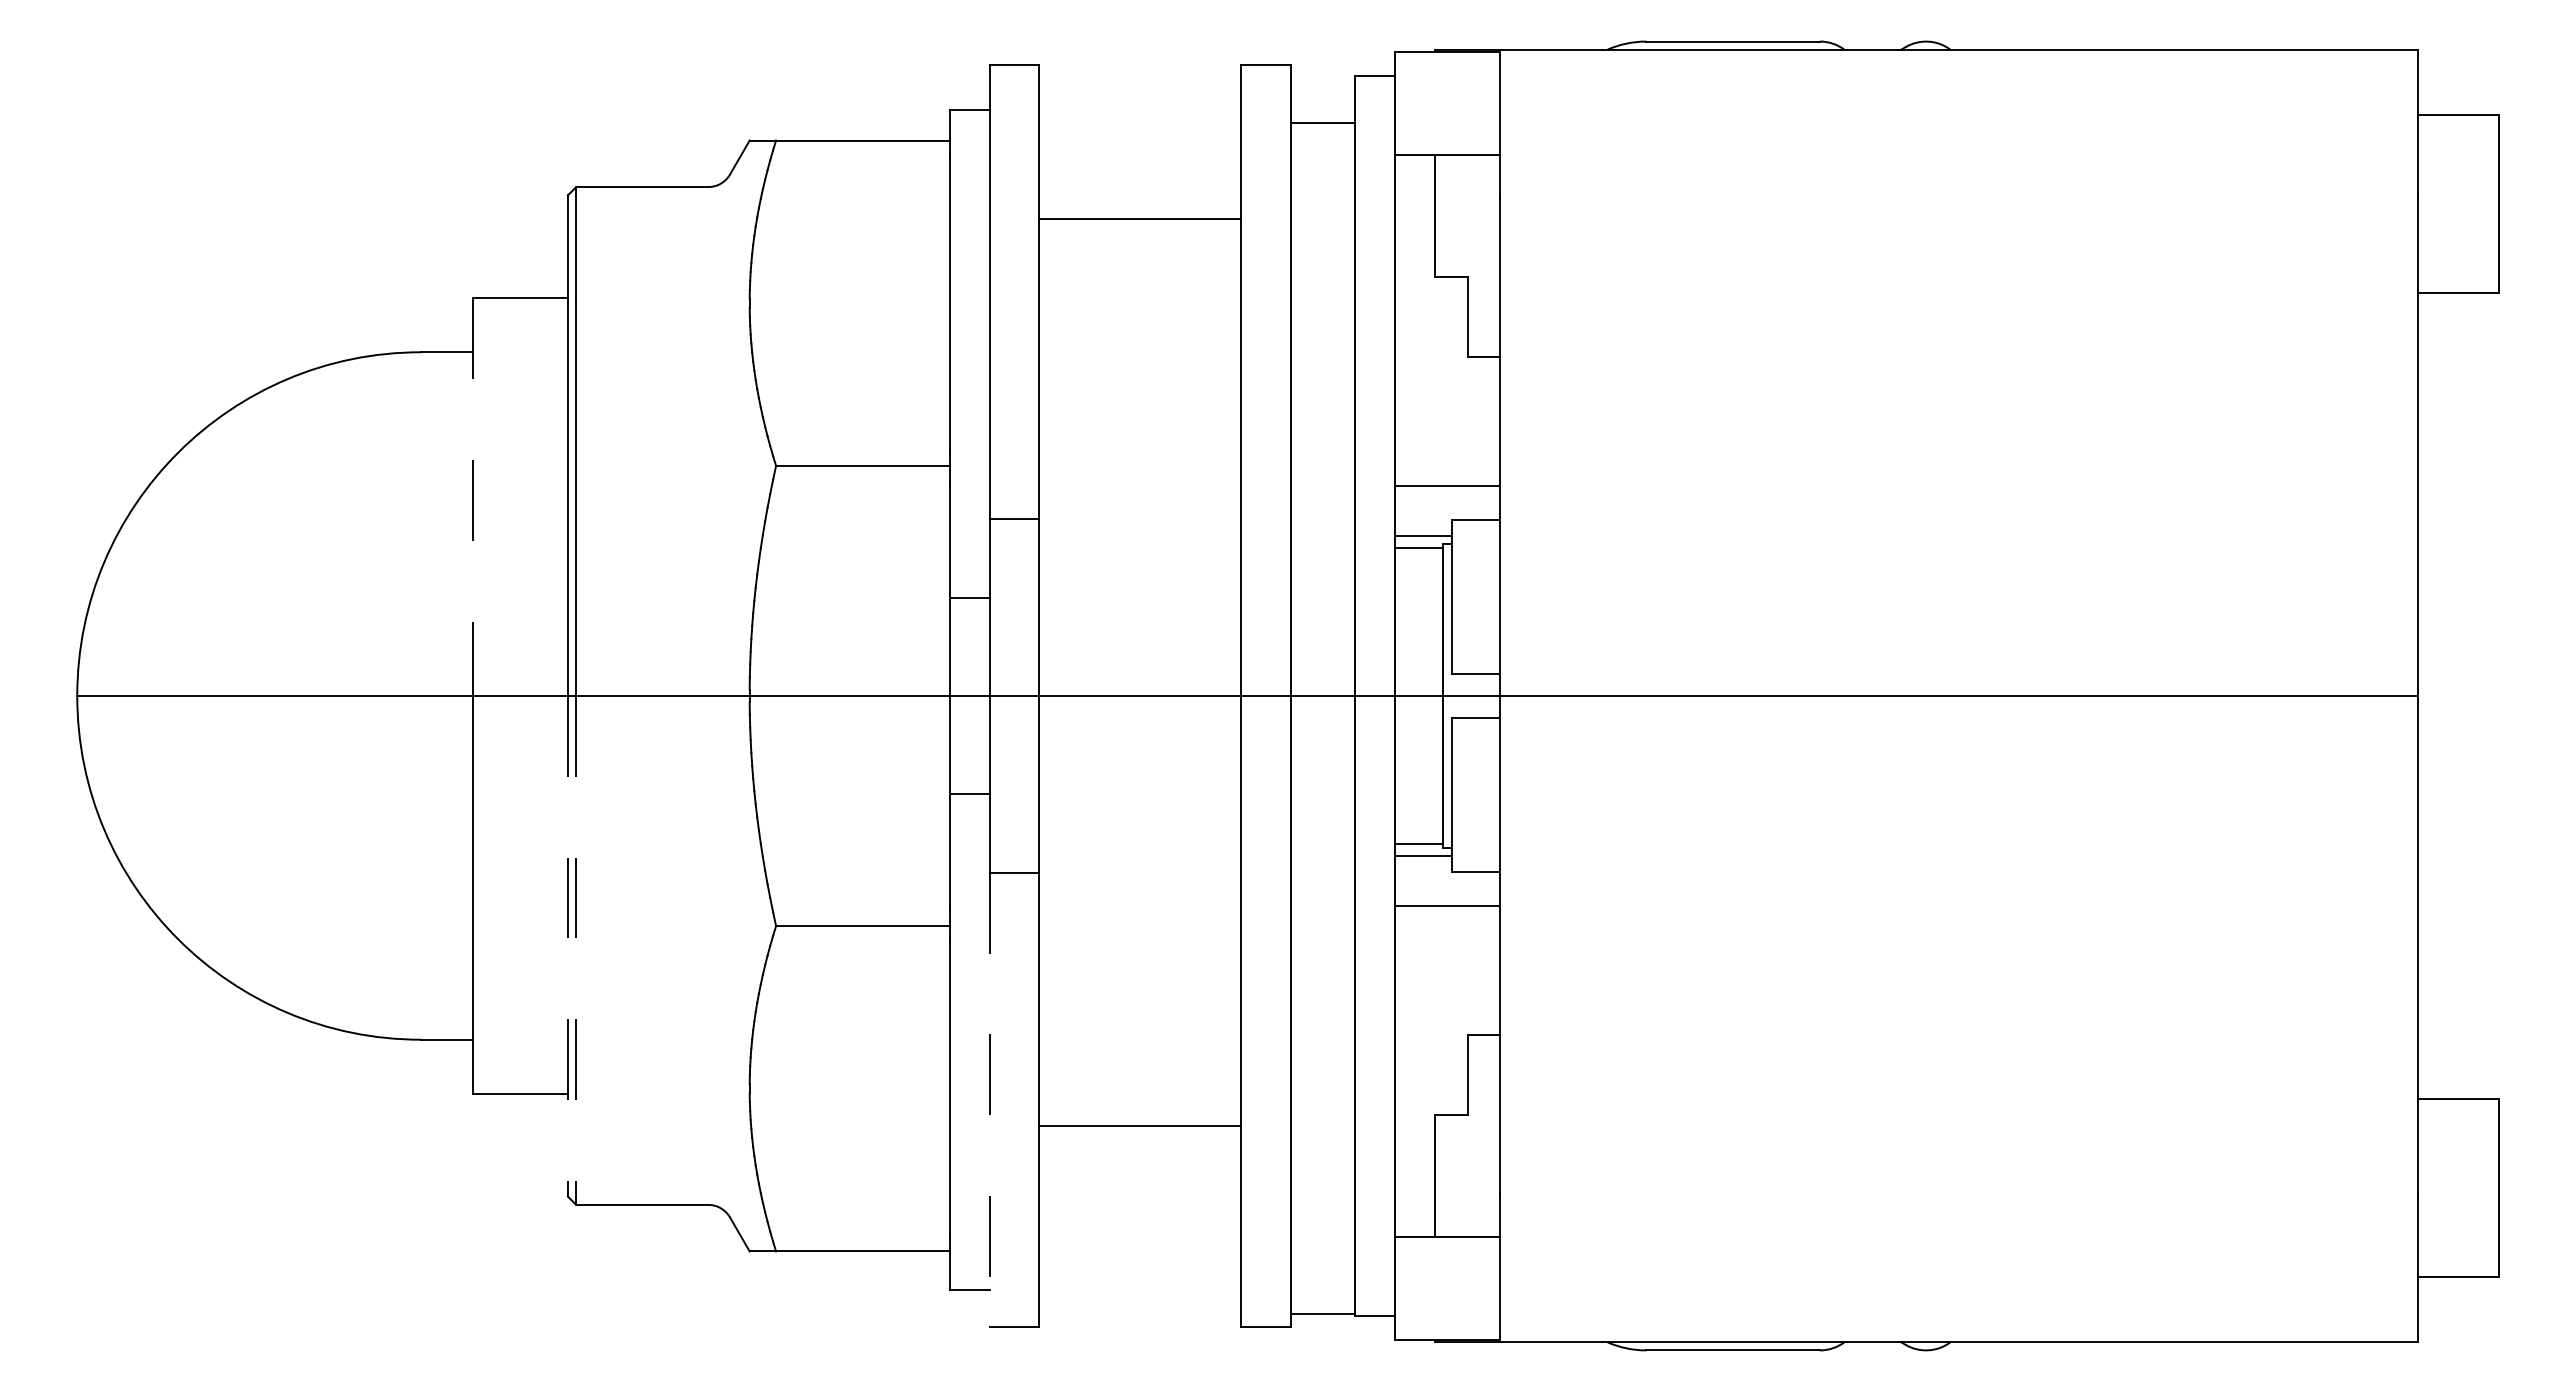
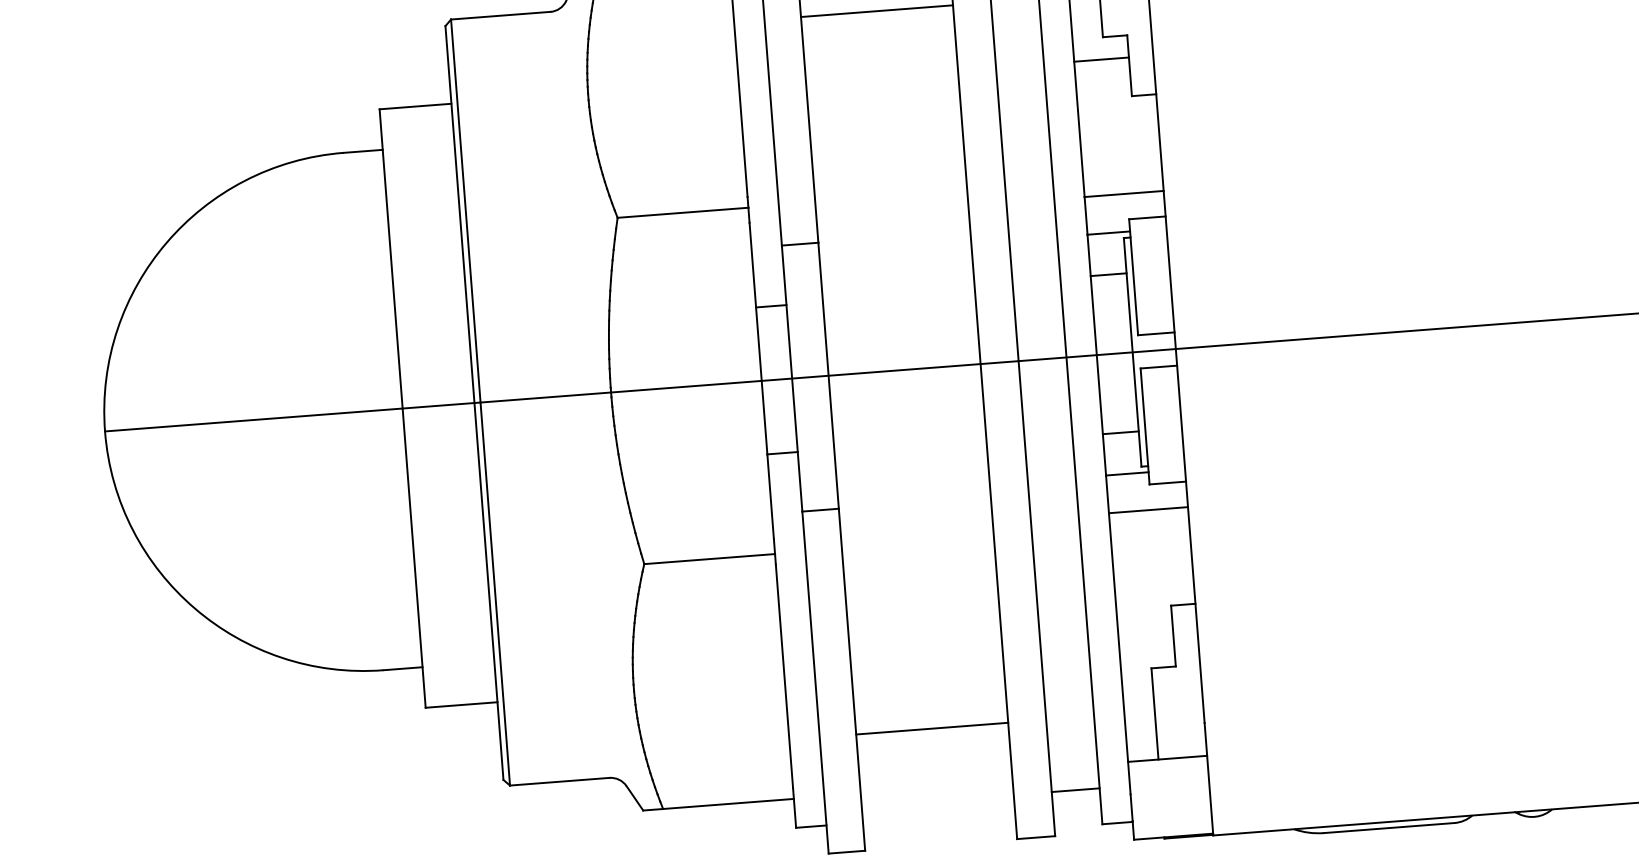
line: (1431, 306) -> (1101, 59), added
line: (472, 497) -> (390, 259), dashed -> solid
line: (1418, 547) -> (1108, 274), moved
line: (1418, 844) -> (1120, 433), moved
line: (568, 946) -> (489, 591), dashed -> solid
line: (576, 950) -> (495, 594), dashed -> solid
line: (990, 1100) -> (815, 682), dashed -> solid
line: (1139, 1125) -> (932, 728), moved
line: (1322, 1313) -> (1075, 790), moved

